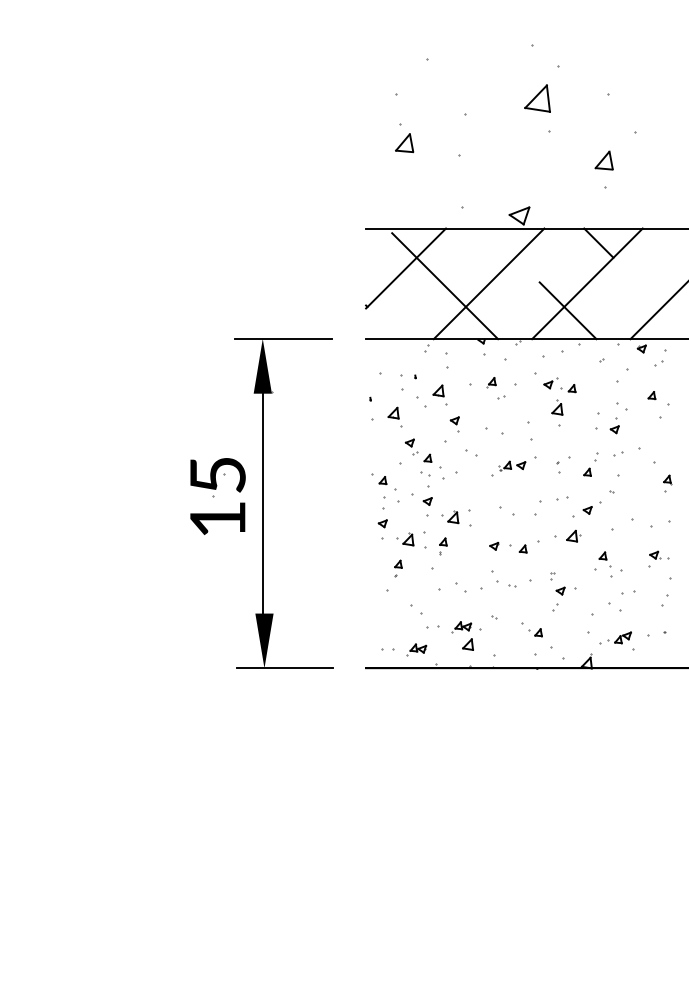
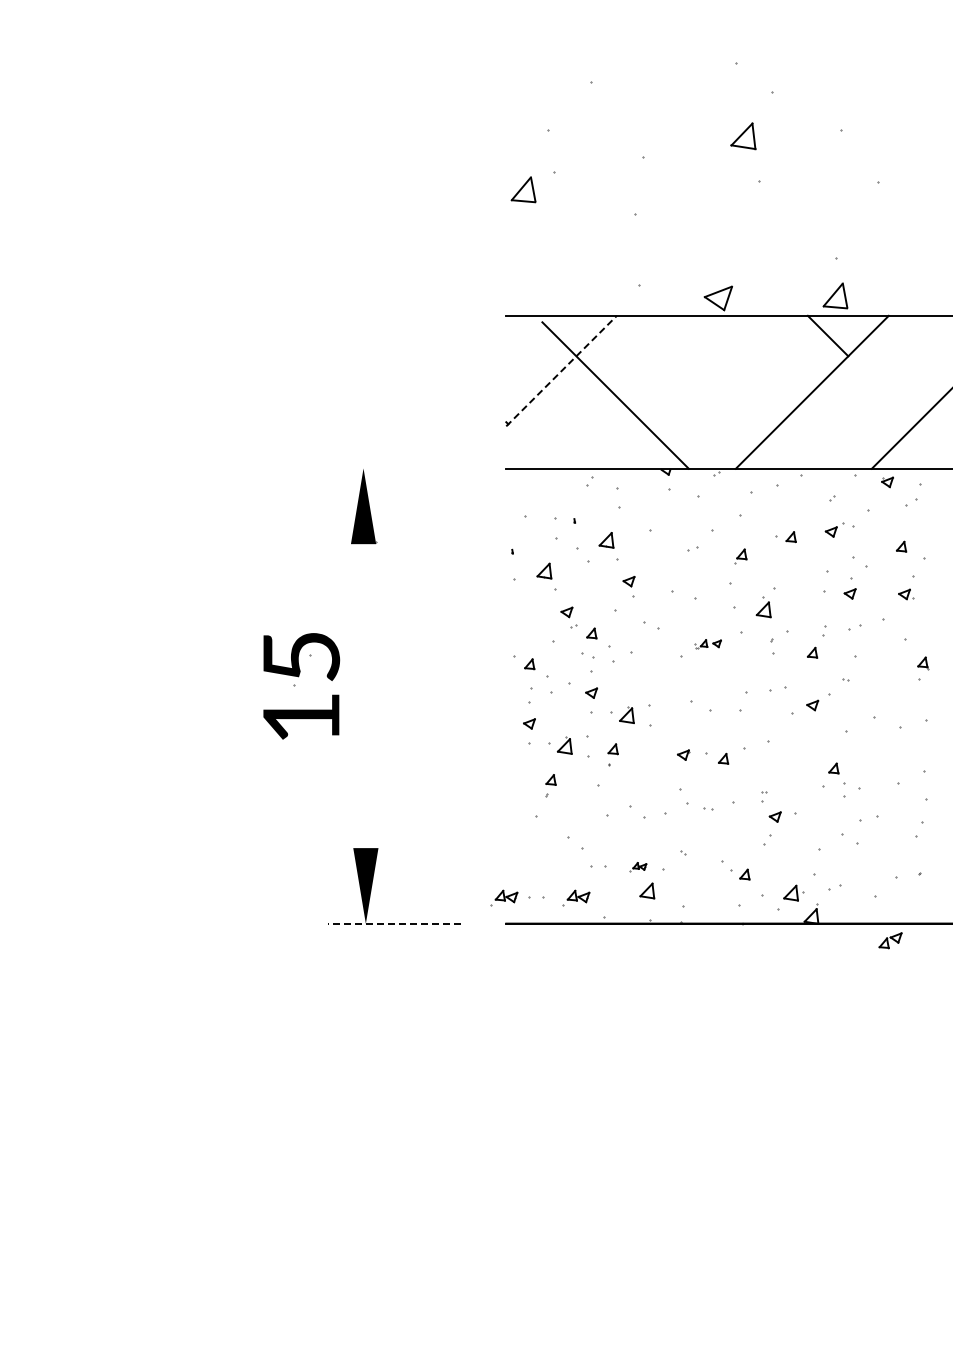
part: (537, 98) -> (743, 136), size x0.7
part: (404, 142) -> (523, 189), moved
part: (604, 160) -> (835, 295), moved
line: (405, 268) -> (561, 370), solid -> dashed
line: (488, 283) -> (675, 391), removed
line: (568, 310) -> (785, 429), removed
line: (283, 338) -> (391, 468), removed
part: (491, 383) -> (740, 556), moved
part: (550, 383) -> (834, 529), moved
part: (557, 407) -> (763, 607), moved
part: (512, 466) -> (708, 644), size x0.7
line: (262, 508) -> (363, 703), removed
part: (573, 535) -> (793, 892), moved
part: (655, 555) -> (906, 594), moved
part: (461, 627) -> (638, 867), size x0.6
part: (623, 637) -> (890, 940), moved
part: (364, 649) -> (504, 897), added
line: (284, 668) -> (393, 923), solid -> dashed

